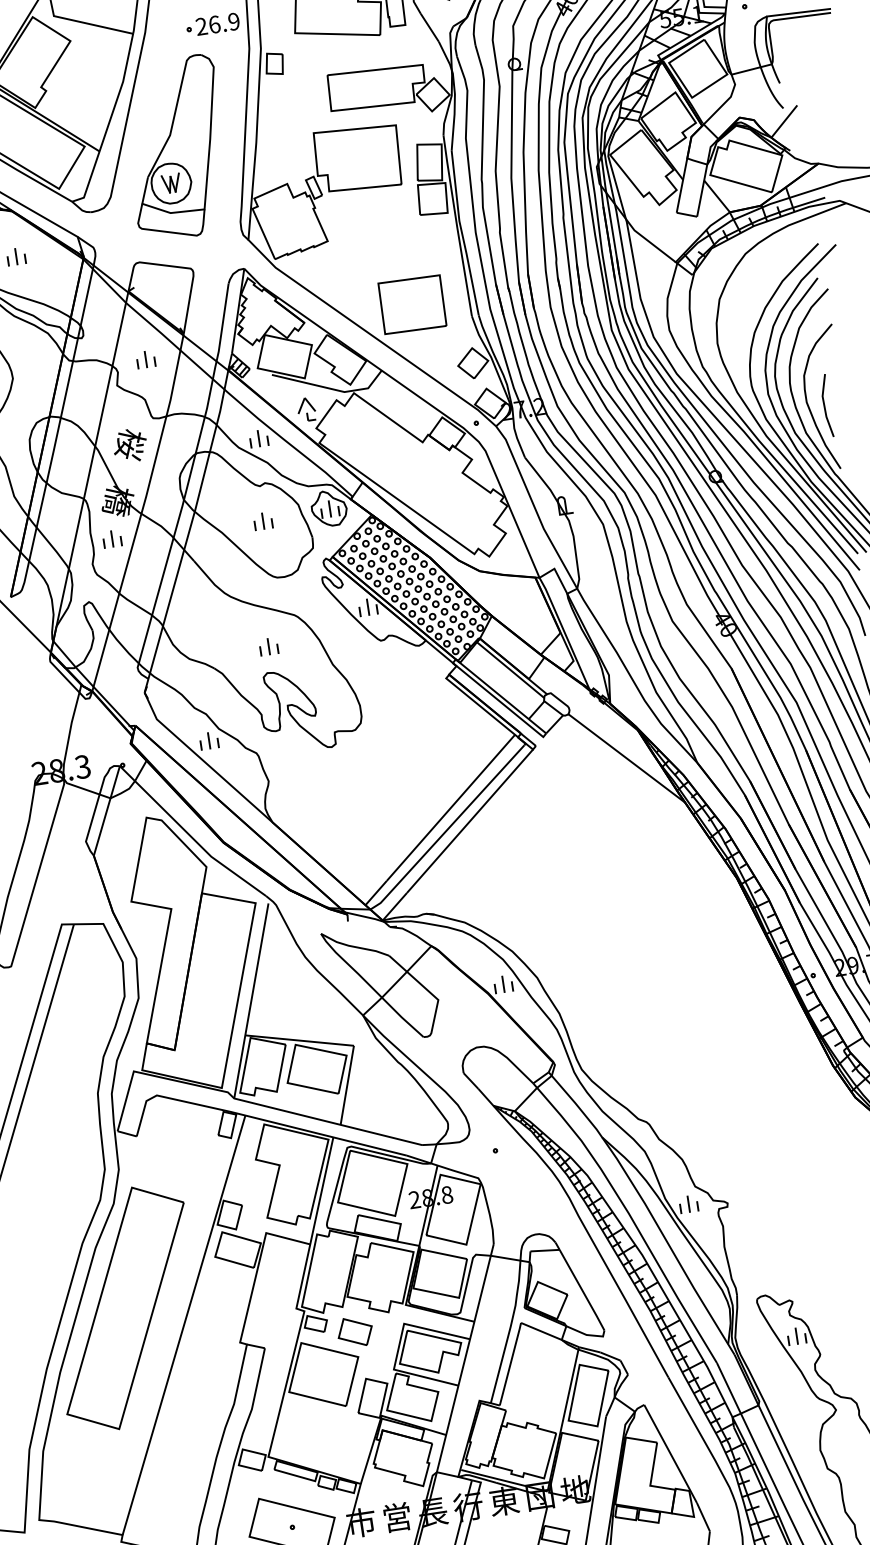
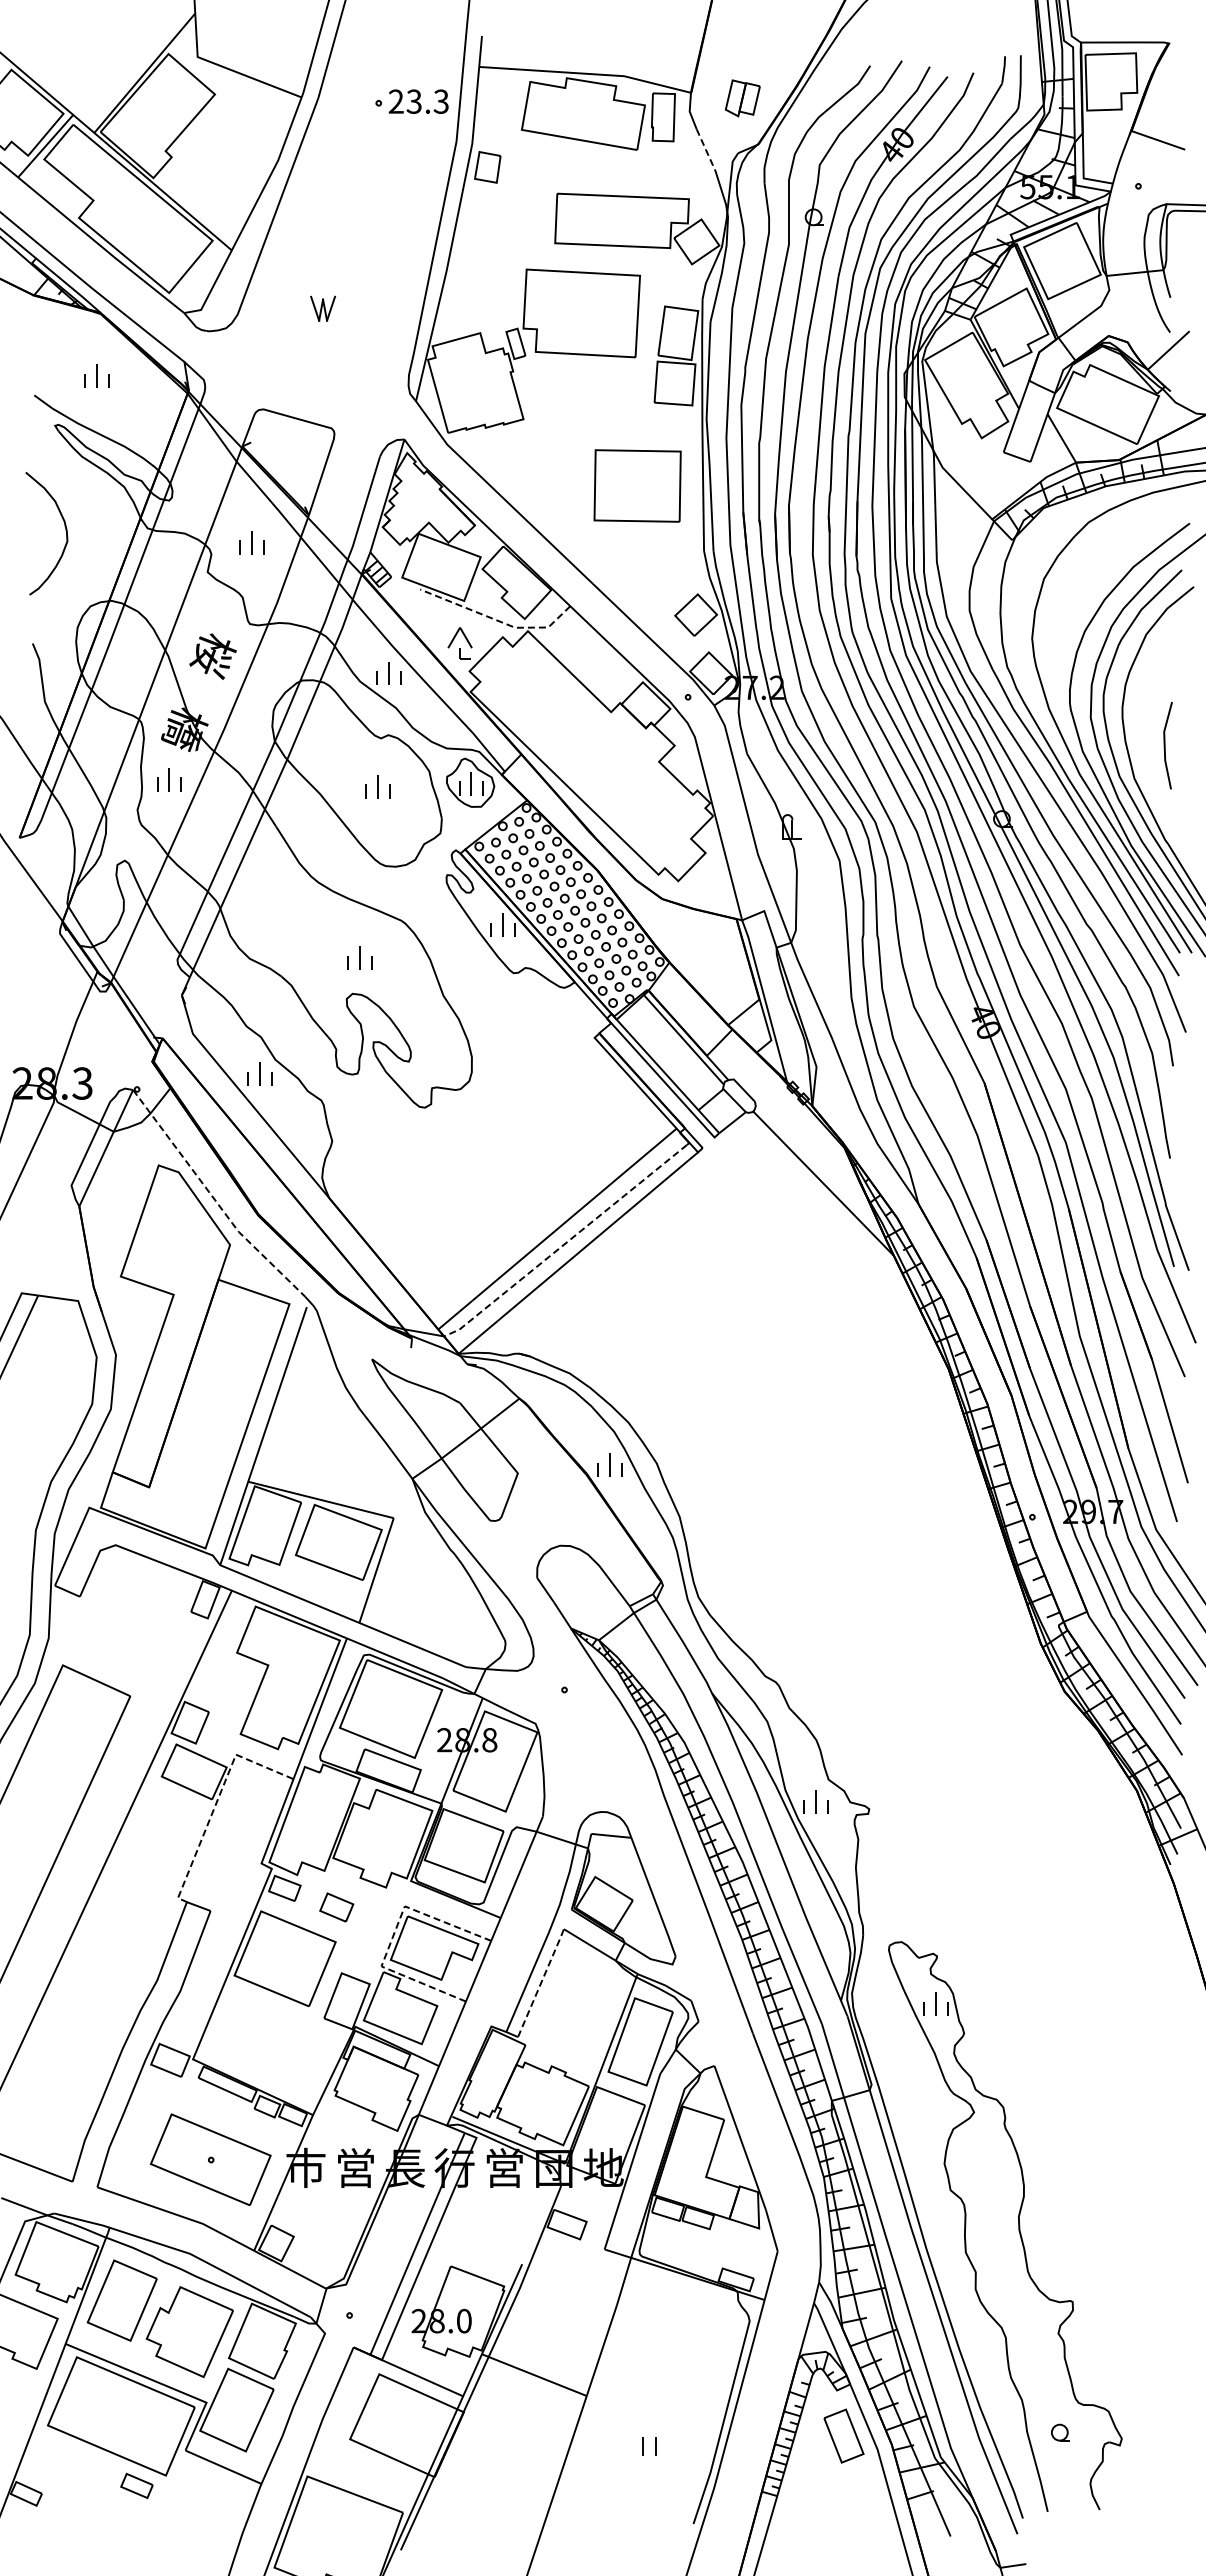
text: (224, 23) -> (427, 101), 26.9 -> 23.3
line: (430, 27) -> (706, 150), solid -> dashed
part: (176, 148) -> (336, 261), removed
part: (412, 304) -> (637, 485), moved
line: (330, 388) -> (497, 620), solid -> dashed
curve: (808, 404) -> (1143, 740), removed
line: (448, 828) -> (566, 1242), solid -> dashed
line: (190, 836) -> (214, 1199), solid -> dashed
line: (257, 1268) -> (216, 1801), solid -> dashed
part: (355, 1332) -> (336, 1907), size x0.7
line: (399, 1346) -> (393, 1935), solid -> dashed
line: (510, 1362) -> (541, 1981), solid -> dashed
text: (504, 1500) -> (504, 2167), 東 -> 営

